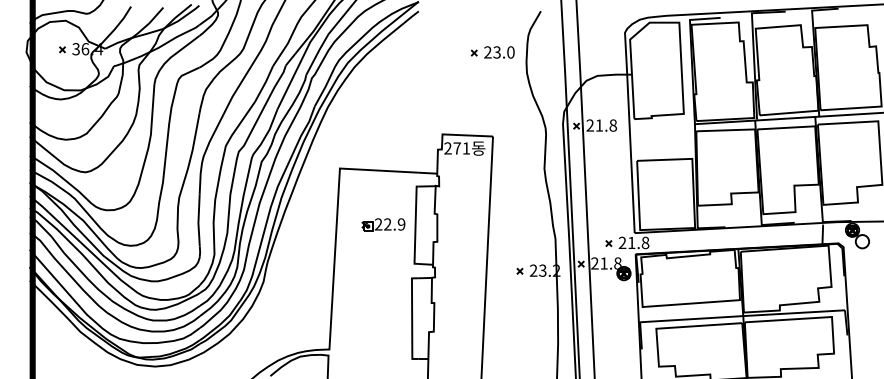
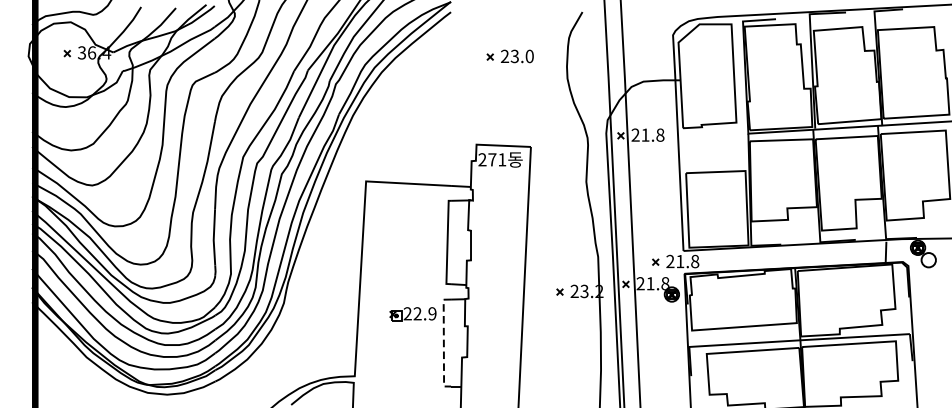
part: (492, 52) -> (509, 56), moved
part: (383, 224) -> (413, 313), moved
line: (412, 319) -> (444, 343), solid -> dashed

